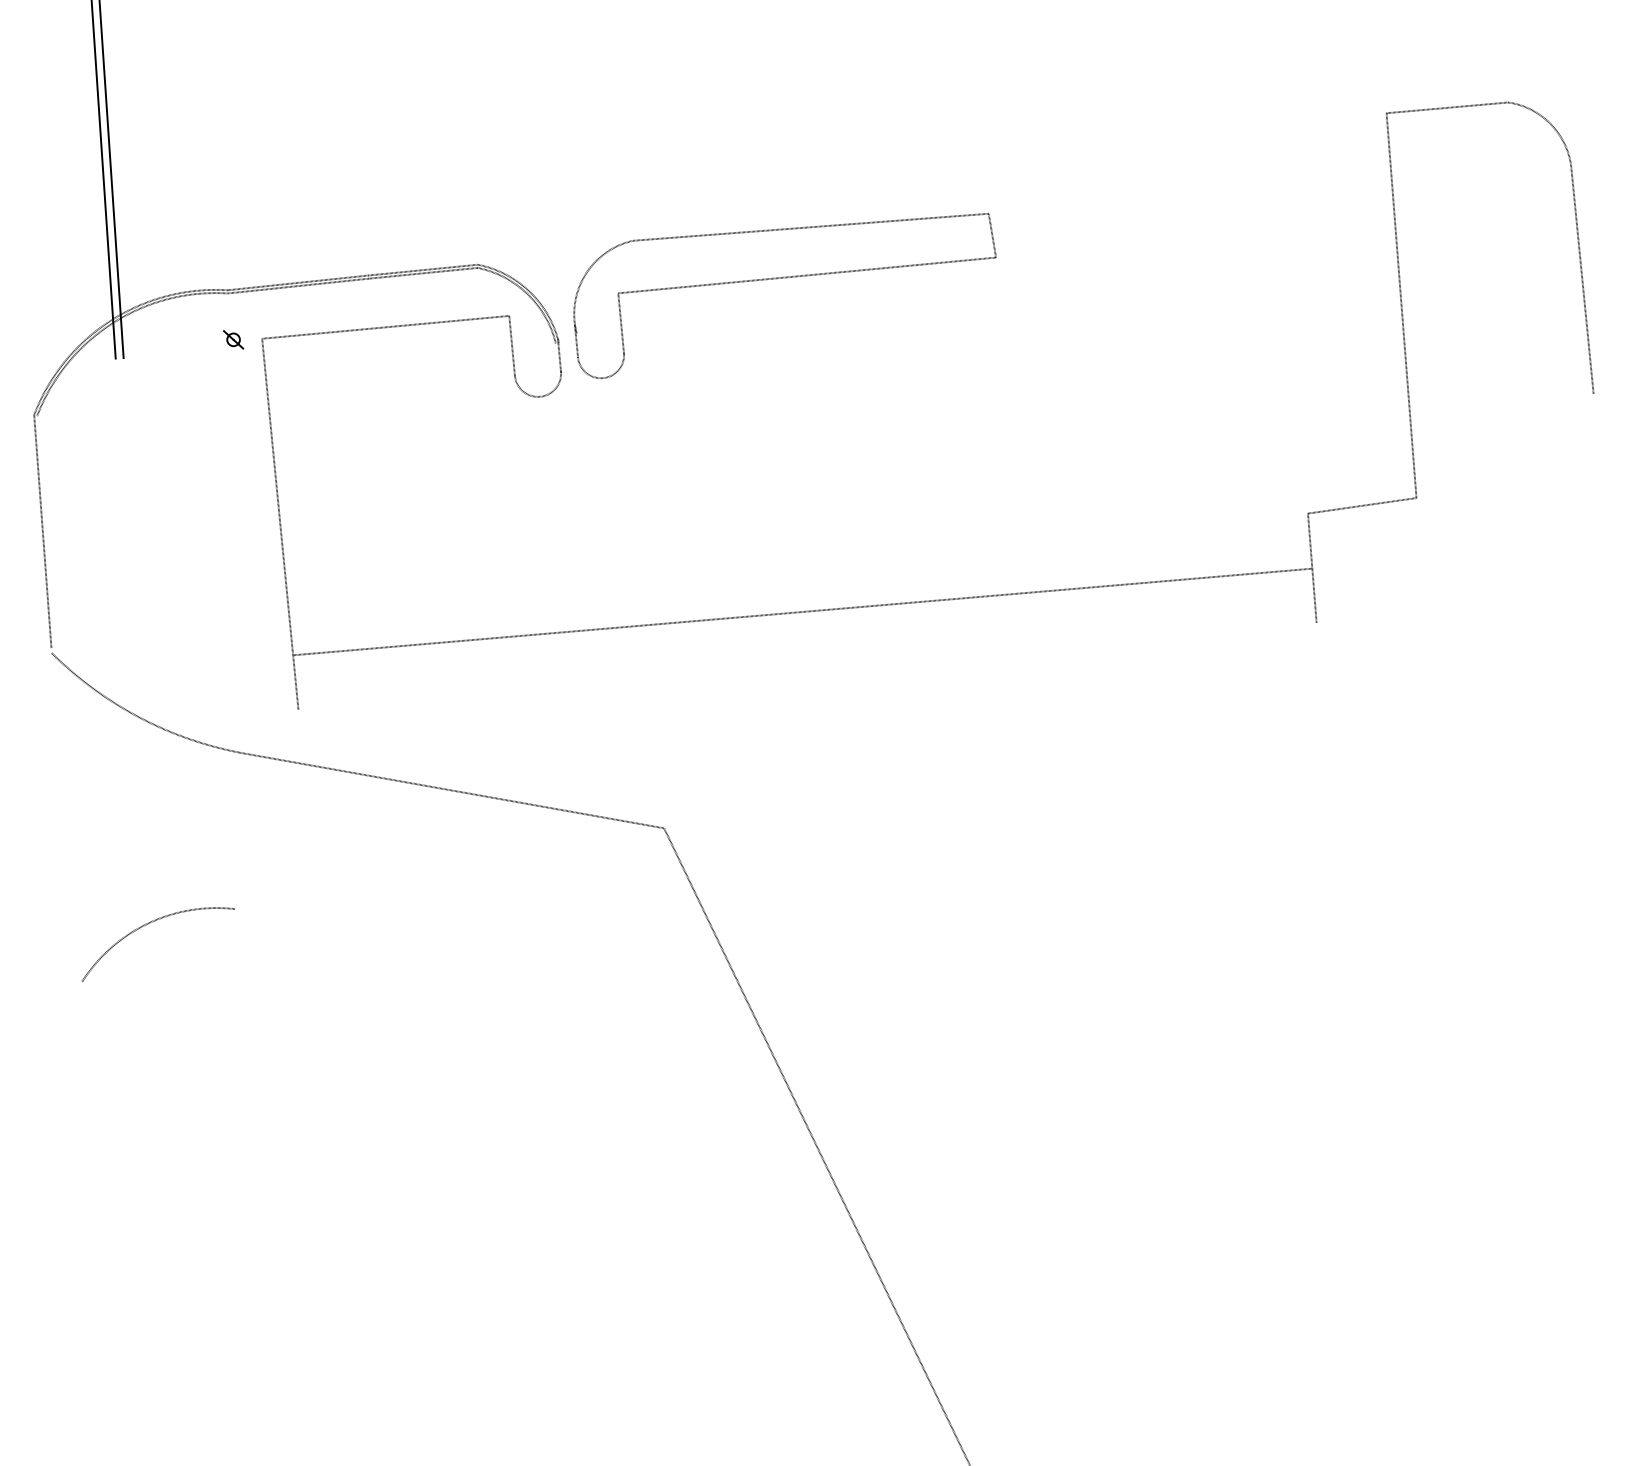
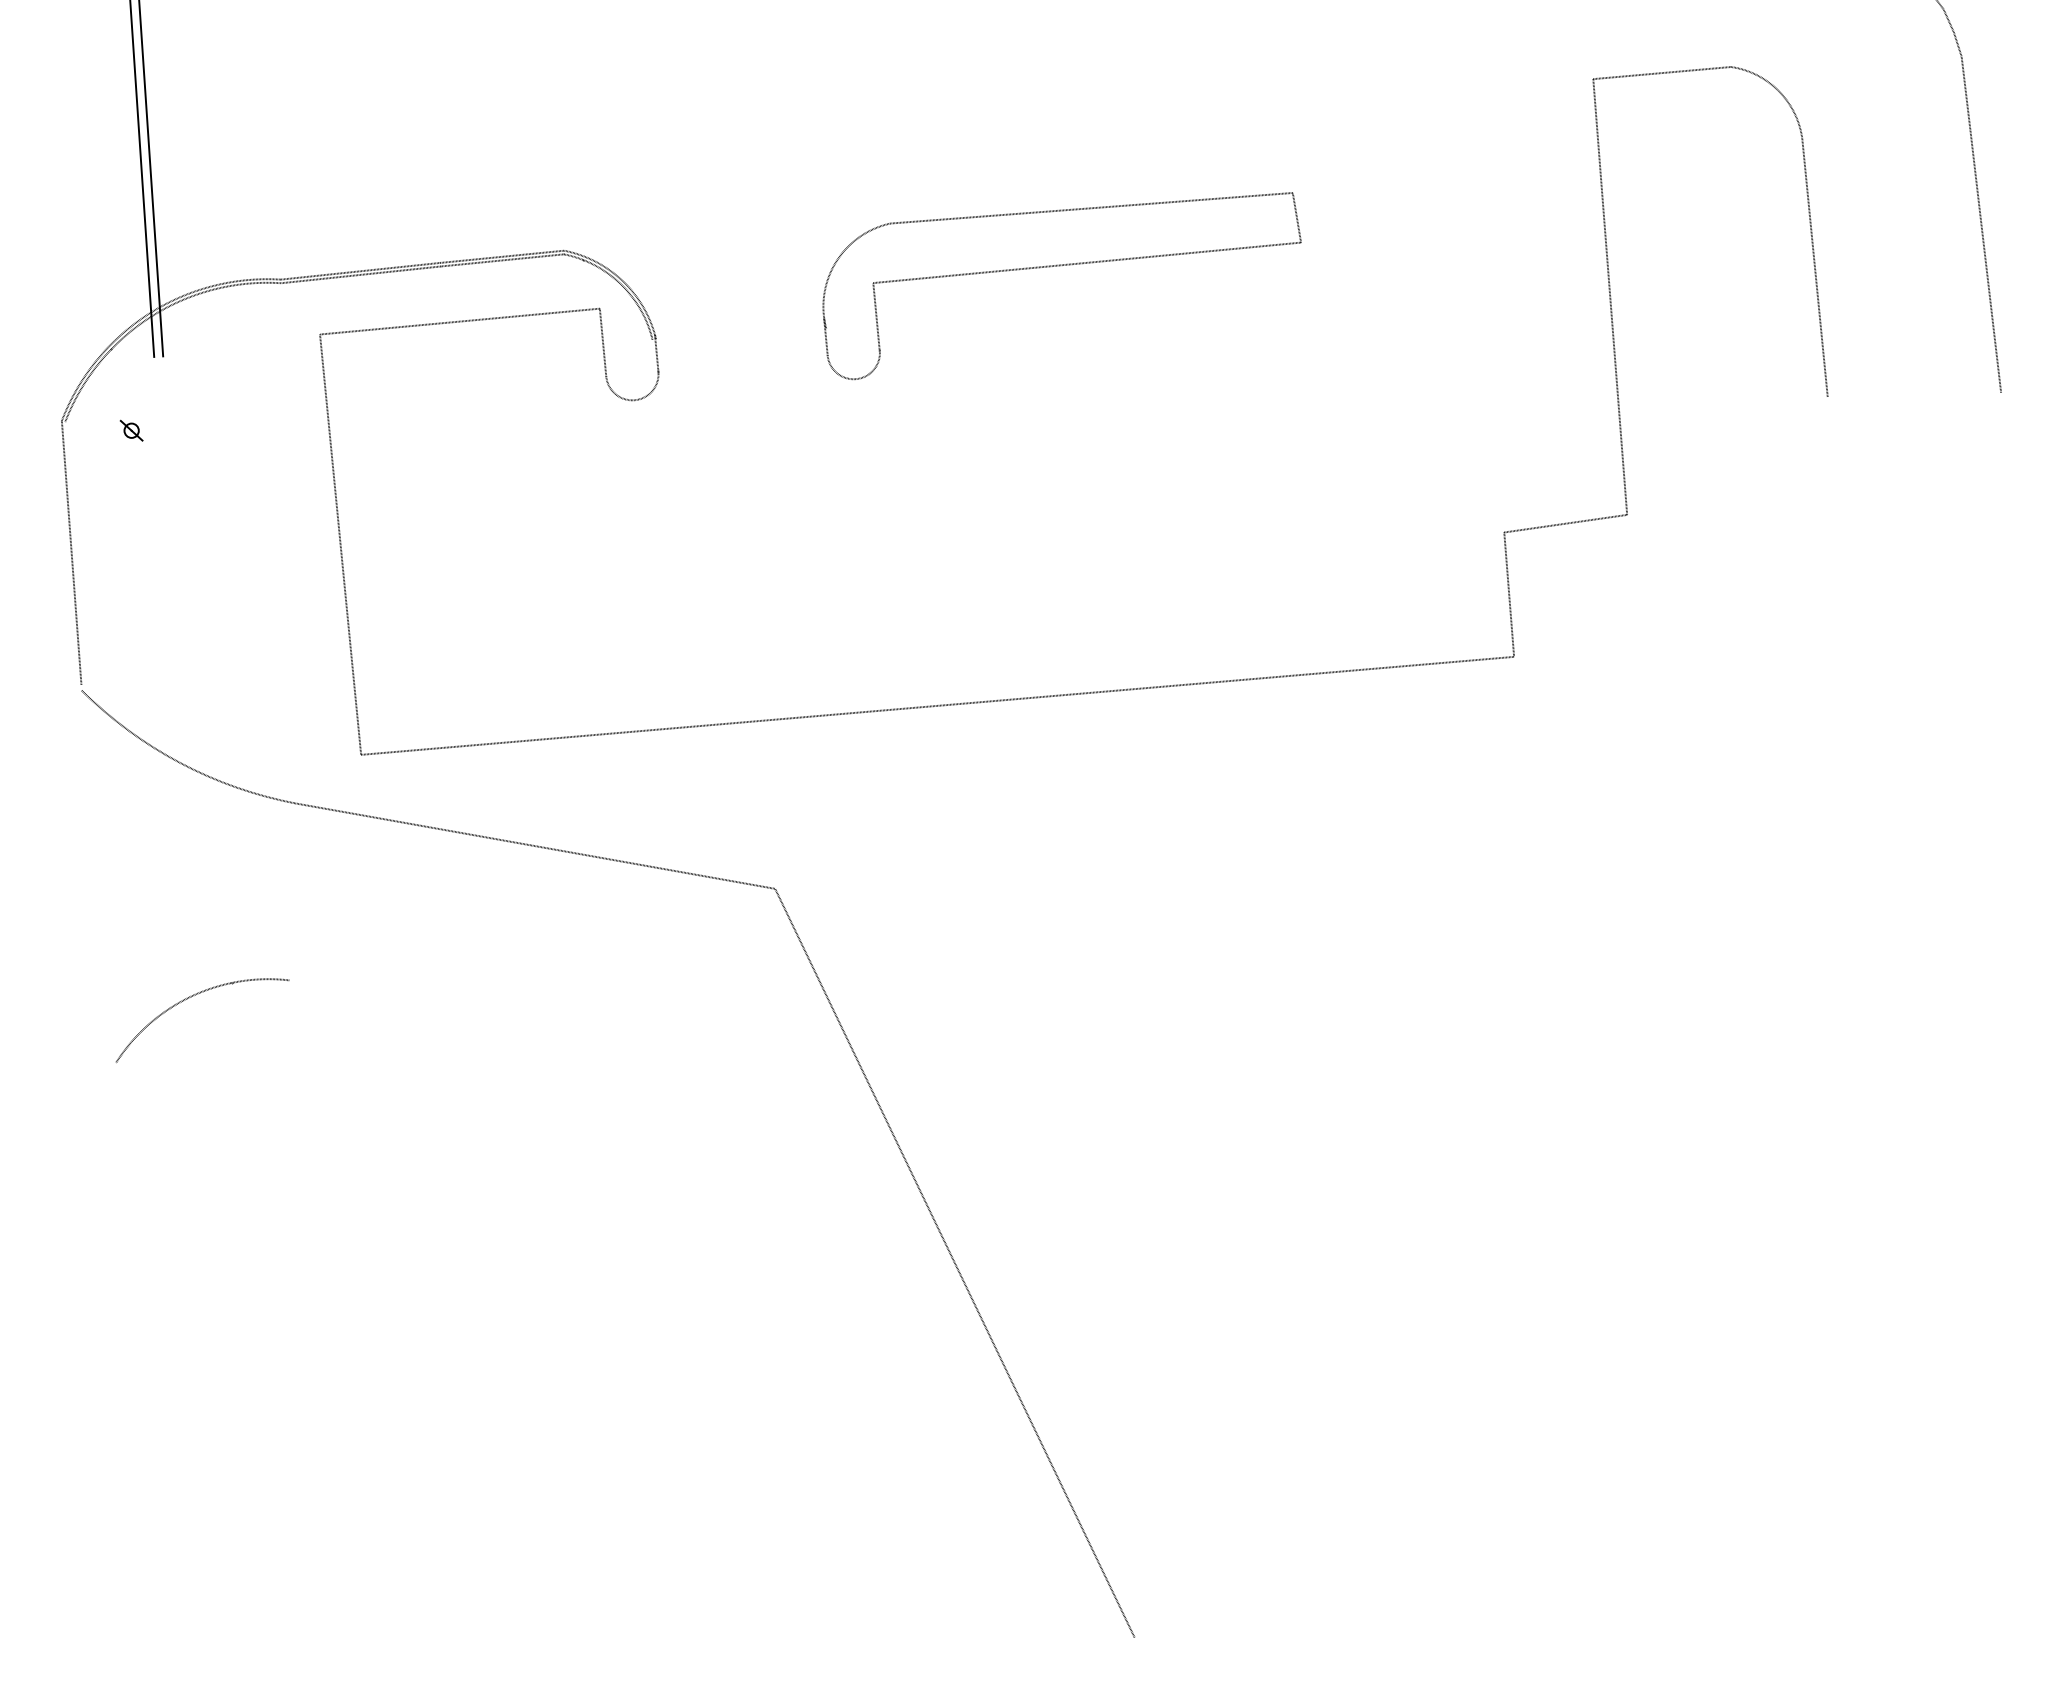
part: (783, 278) -> (1060, 266), moved
part: (233, 339) -> (131, 430), moved
line: (803, 611) -> (937, 705), moved

